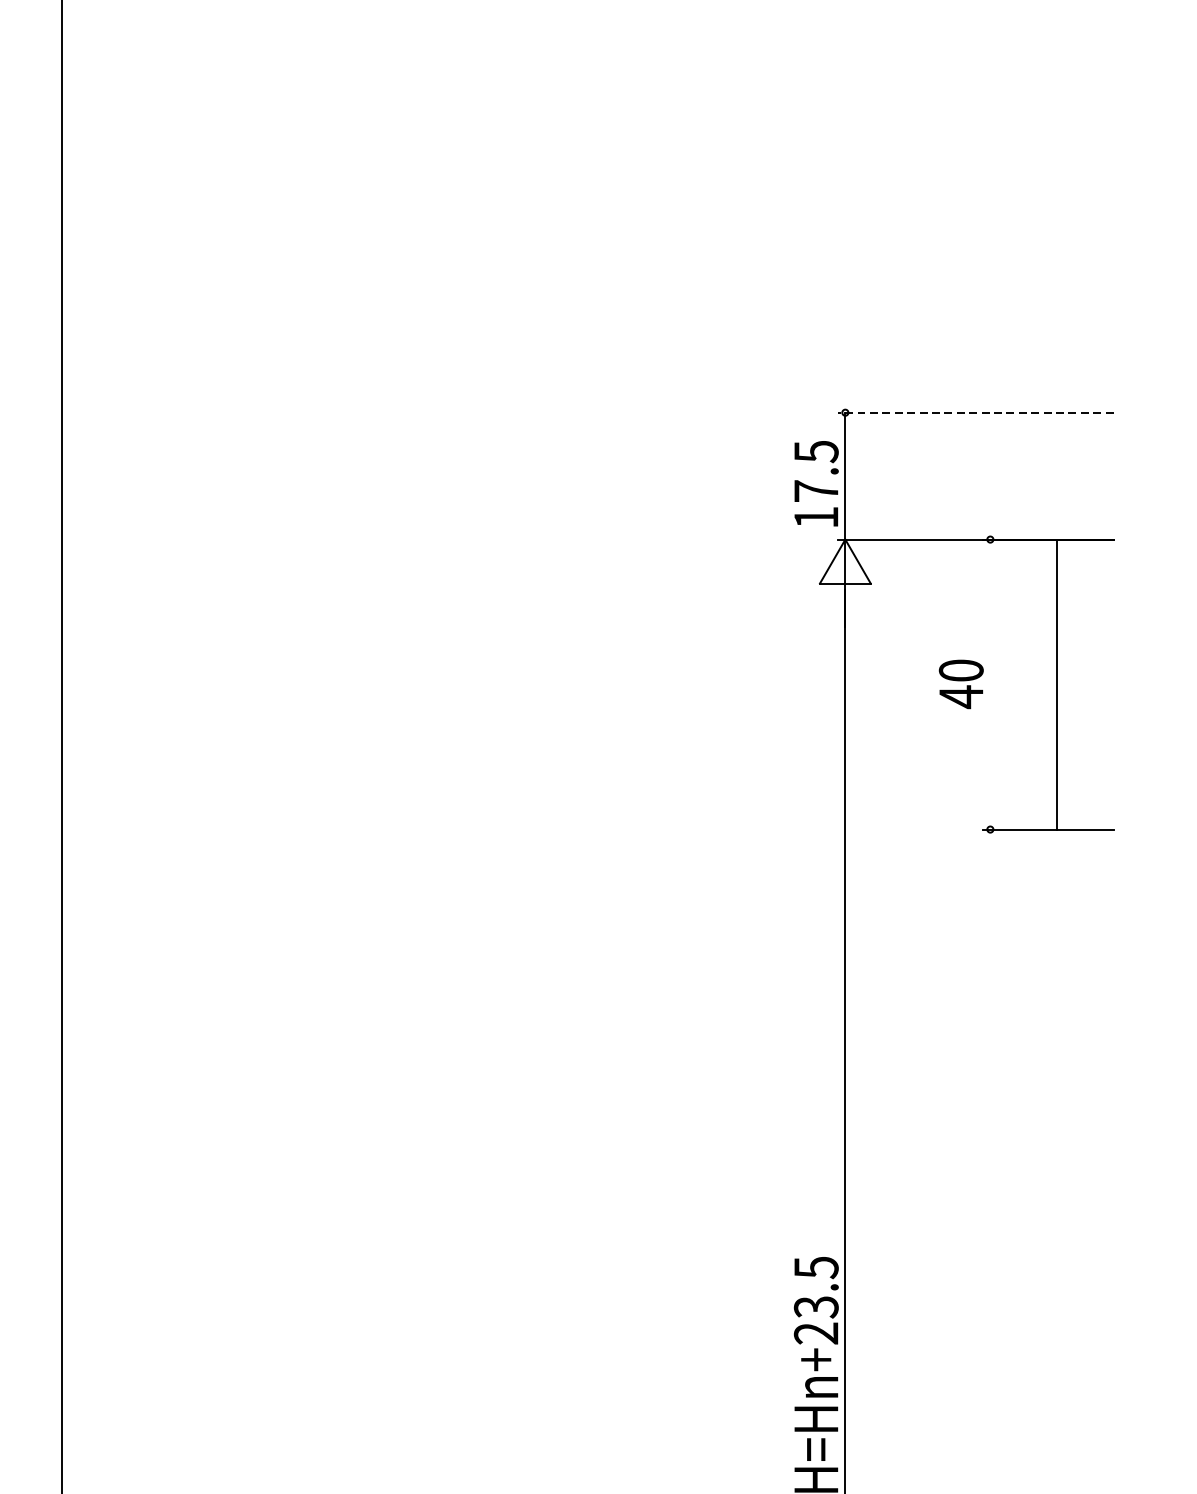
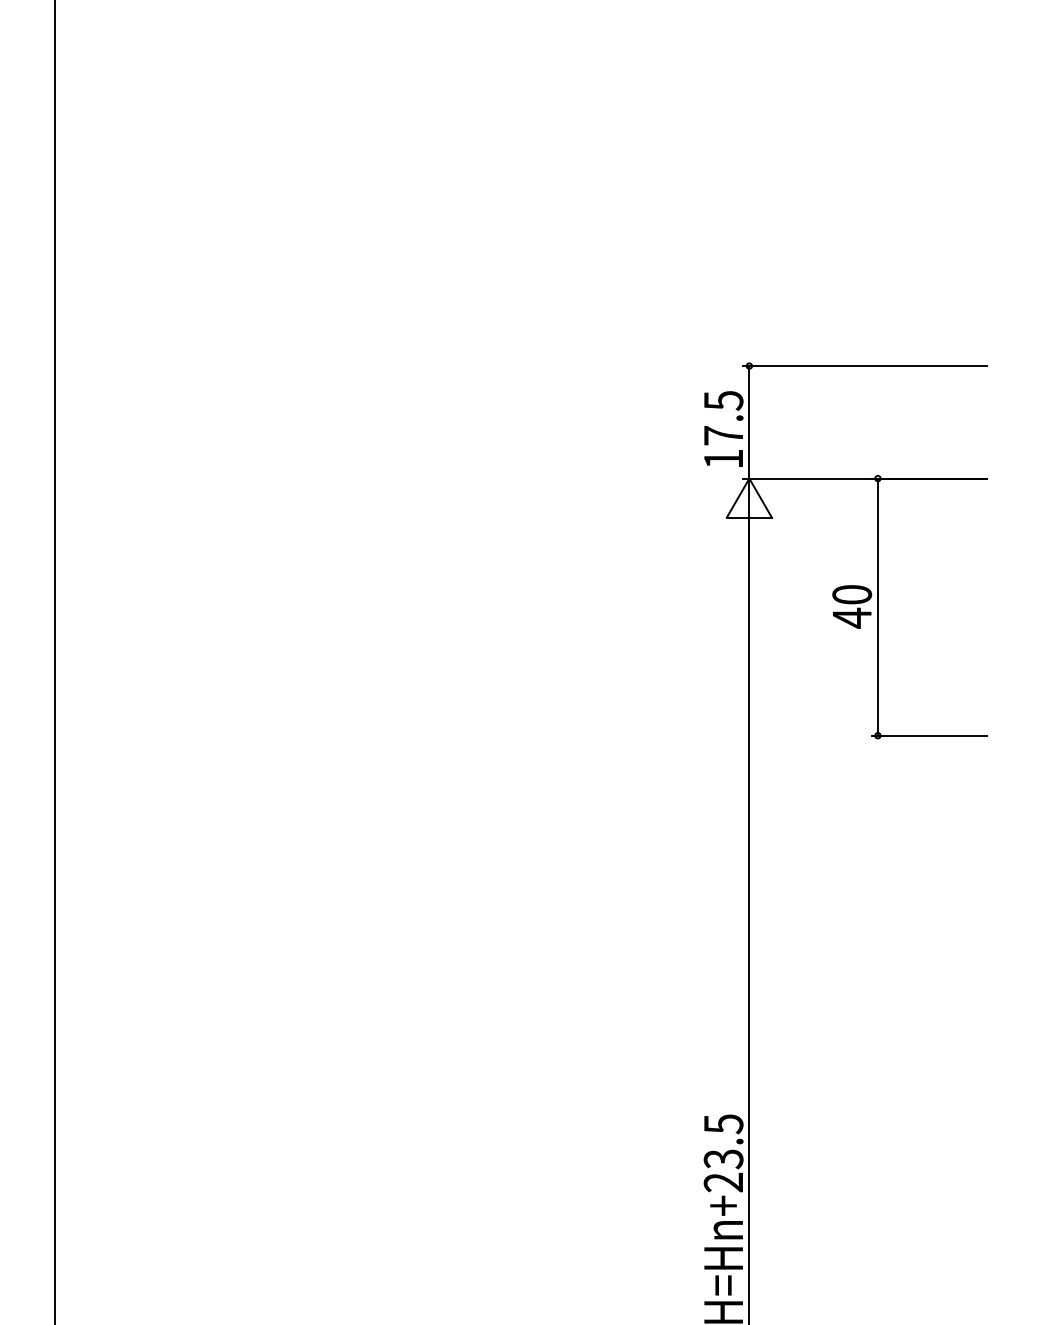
line: (975, 413) -> (864, 366), dashed -> solid
line: (1056, 683) -> (877, 606), moved

